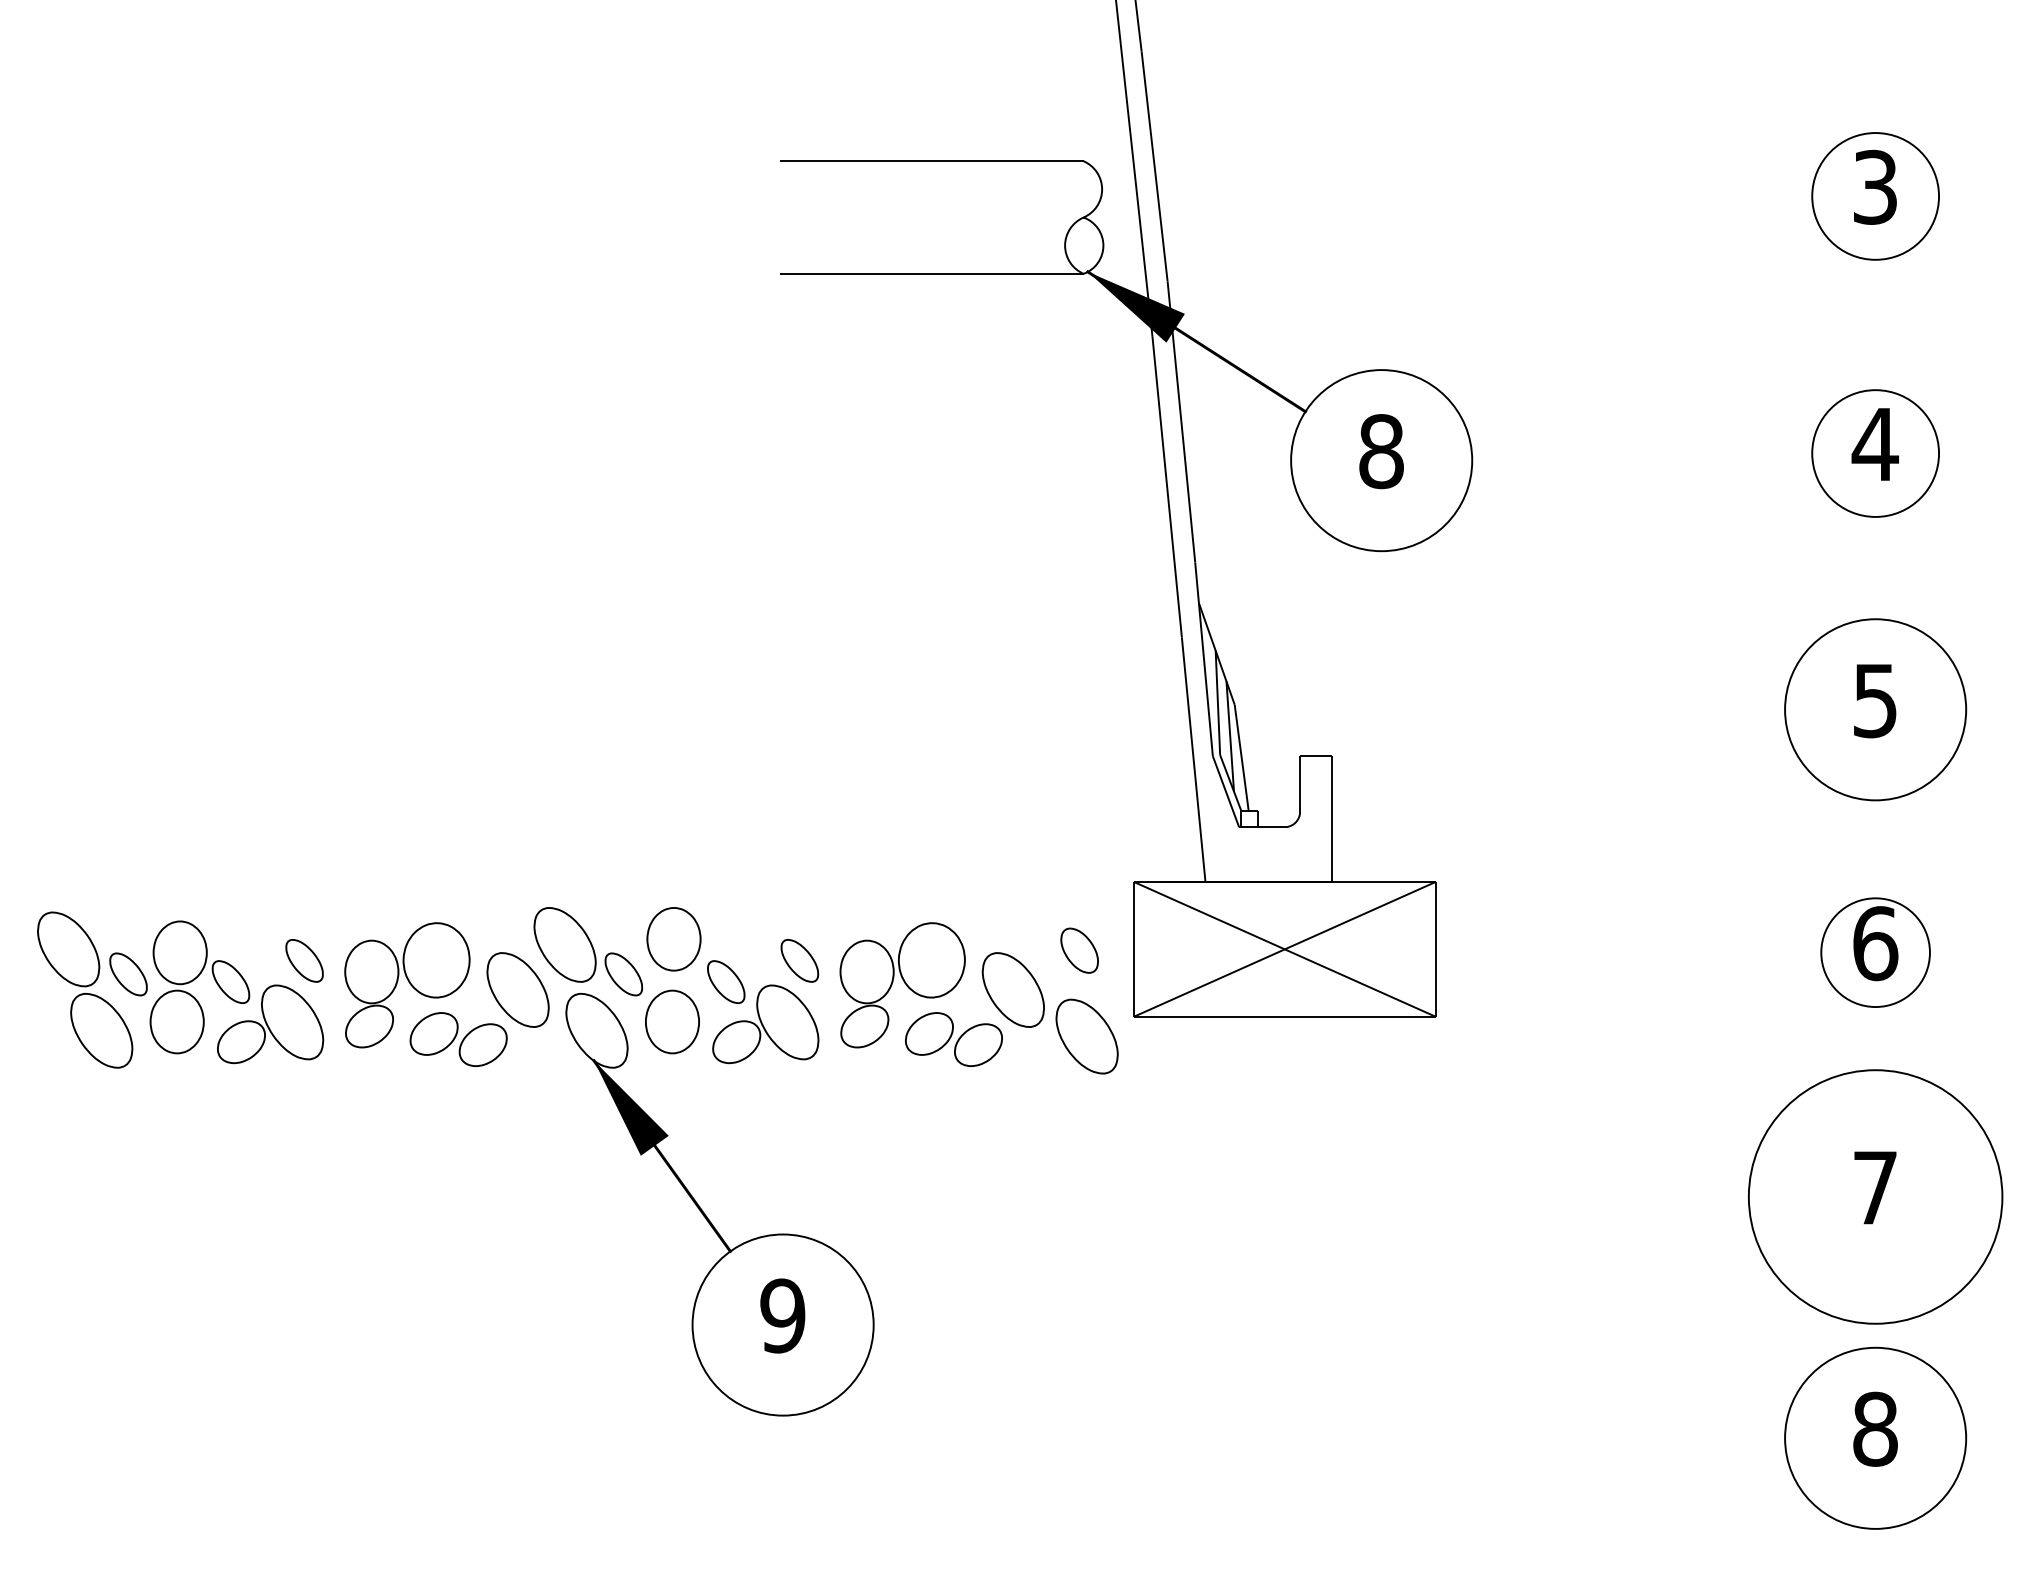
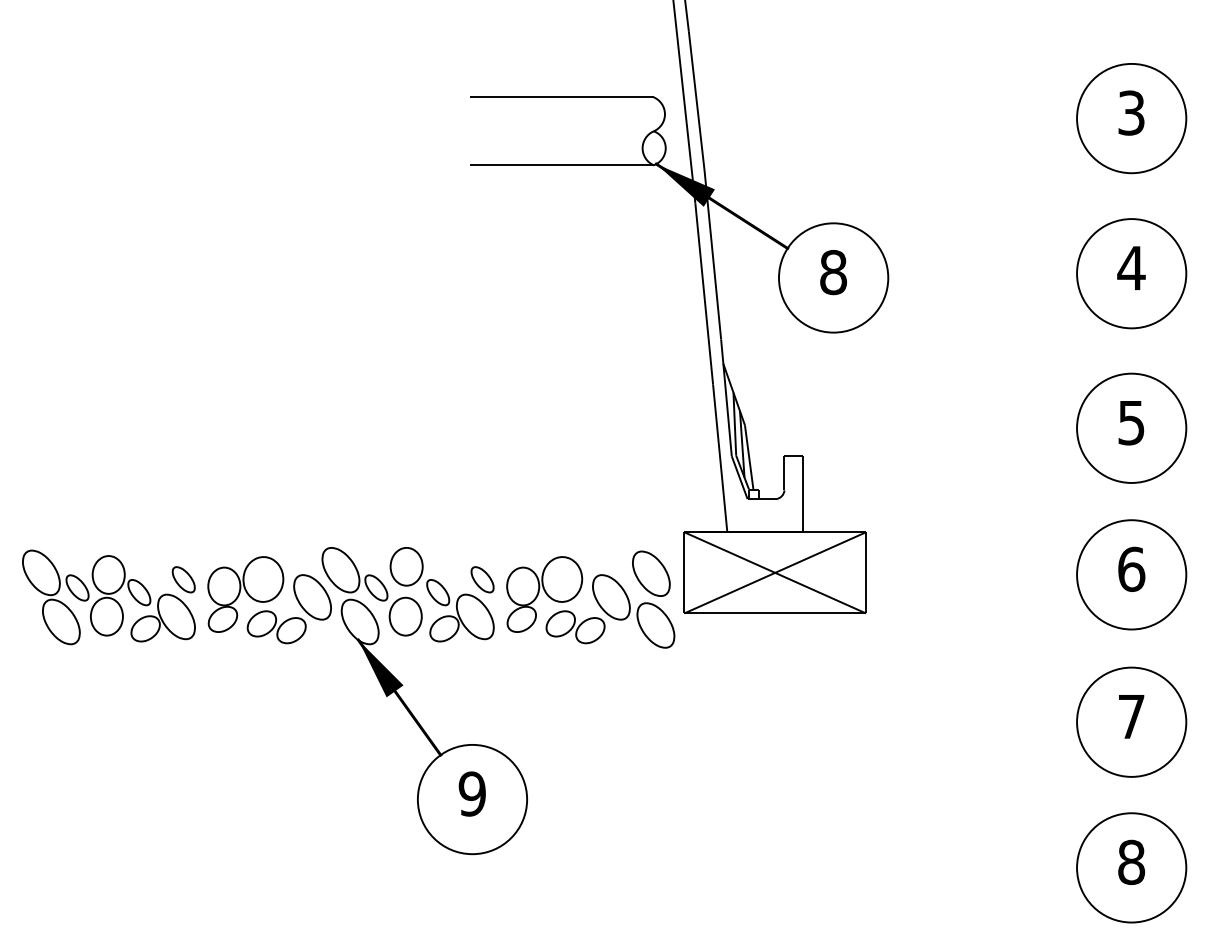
circle: (1875, 196) -> (1131, 118), size x1.43
circle: (1875, 453) -> (1131, 273), size x1.43
part: (1079, 950) -> (651, 573), size x1.67
circle: (1875, 952) -> (1131, 574), size x1.67
circle: (1875, 1195) -> (1131, 721), size x0.71

